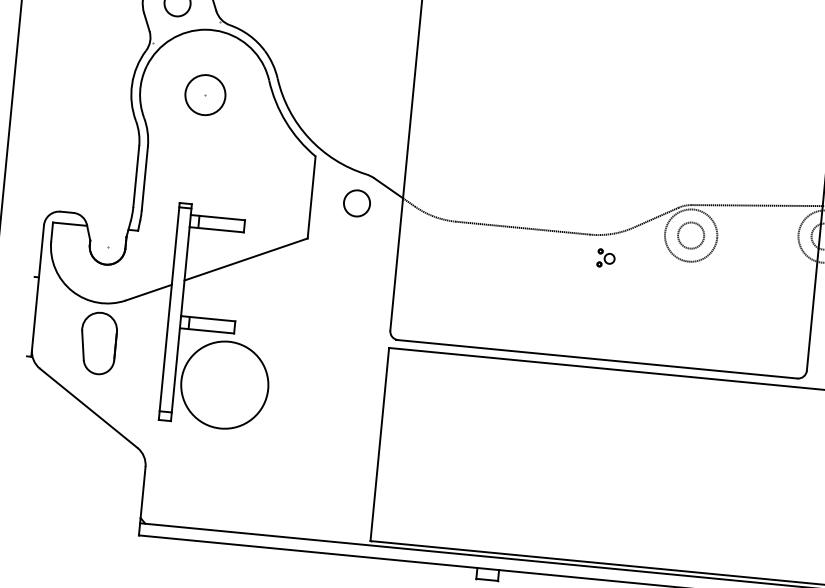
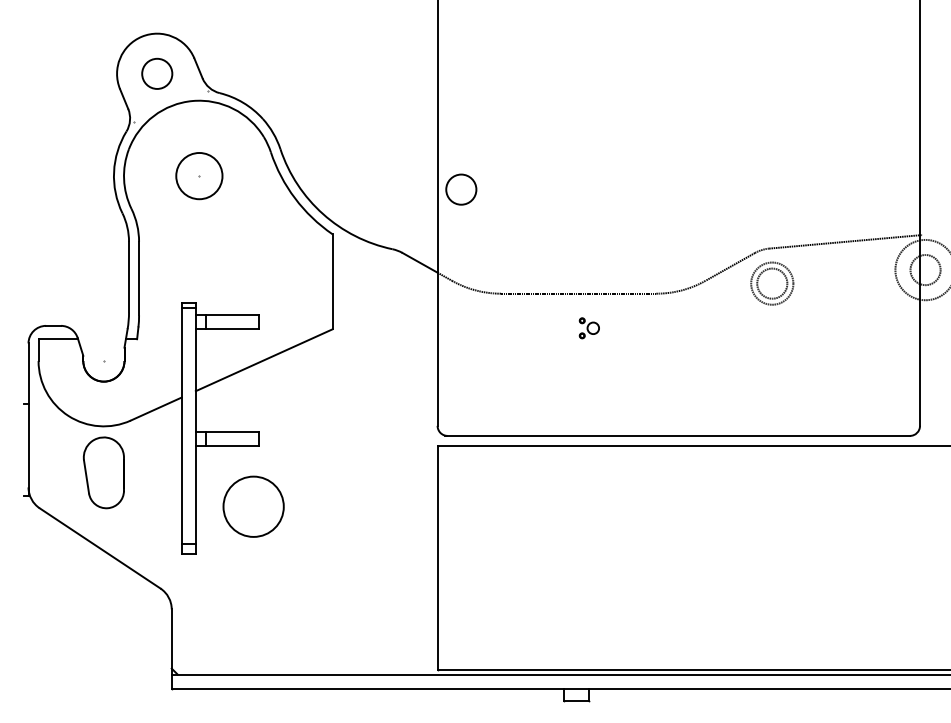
circle: (357, 203) -> (461, 189), moved
circle: (691, 235) -> (772, 283), size x0.7
part: (605, 258) -> (588, 328), moved
circle: (224, 384) -> (253, 506), size x0.6

